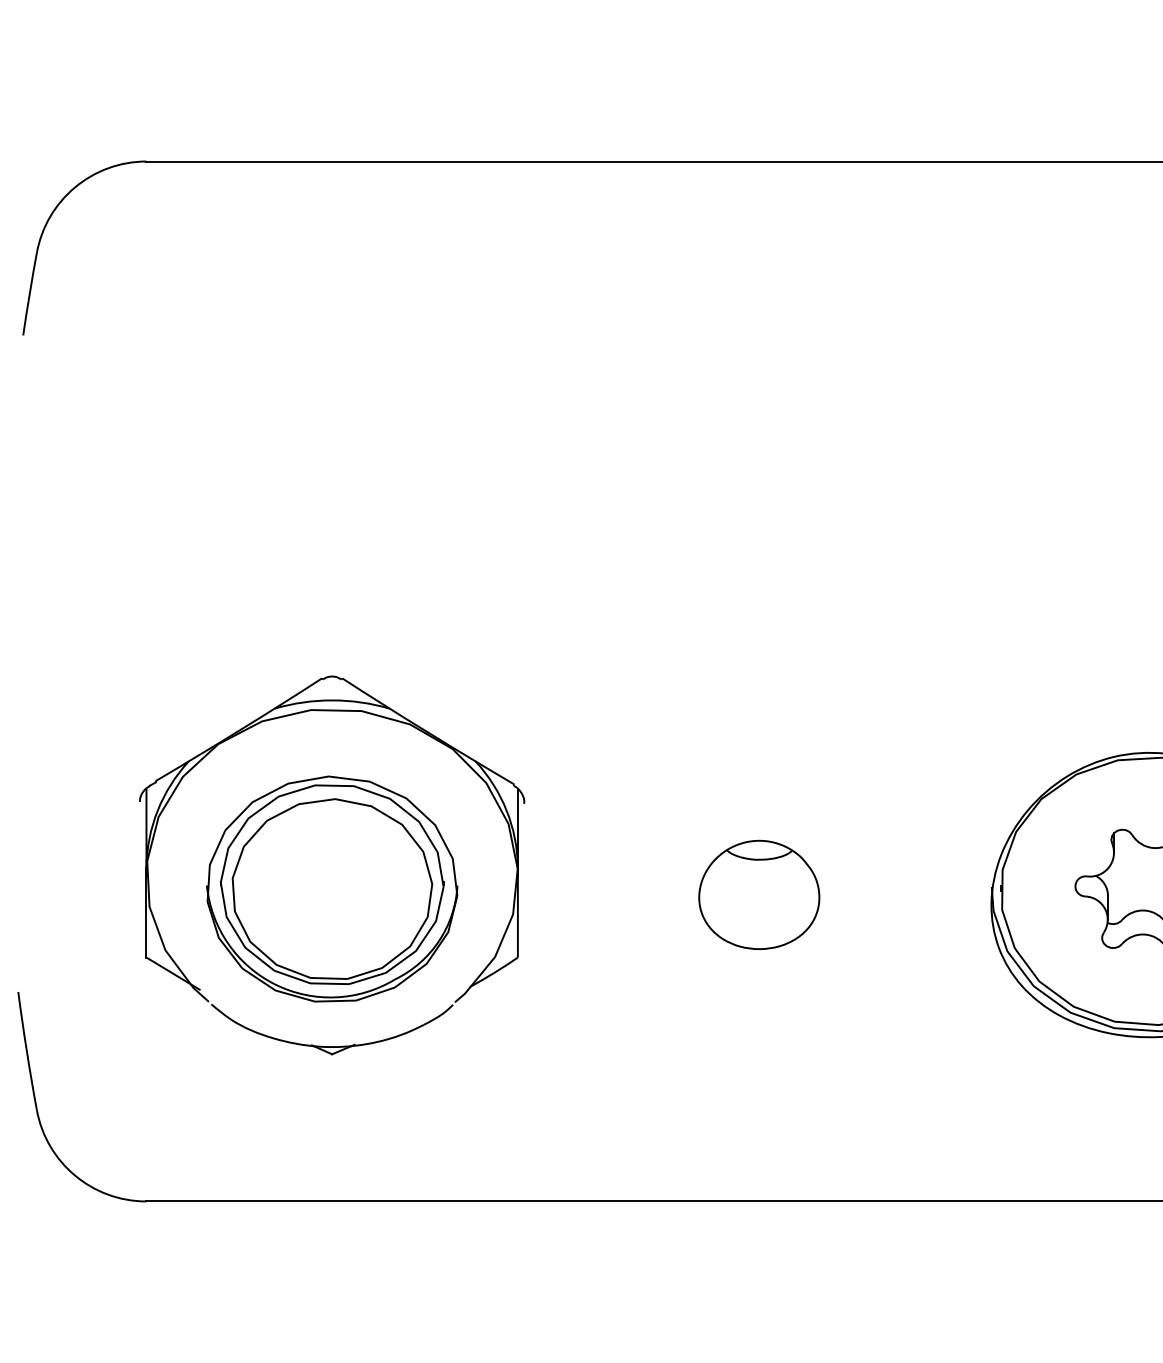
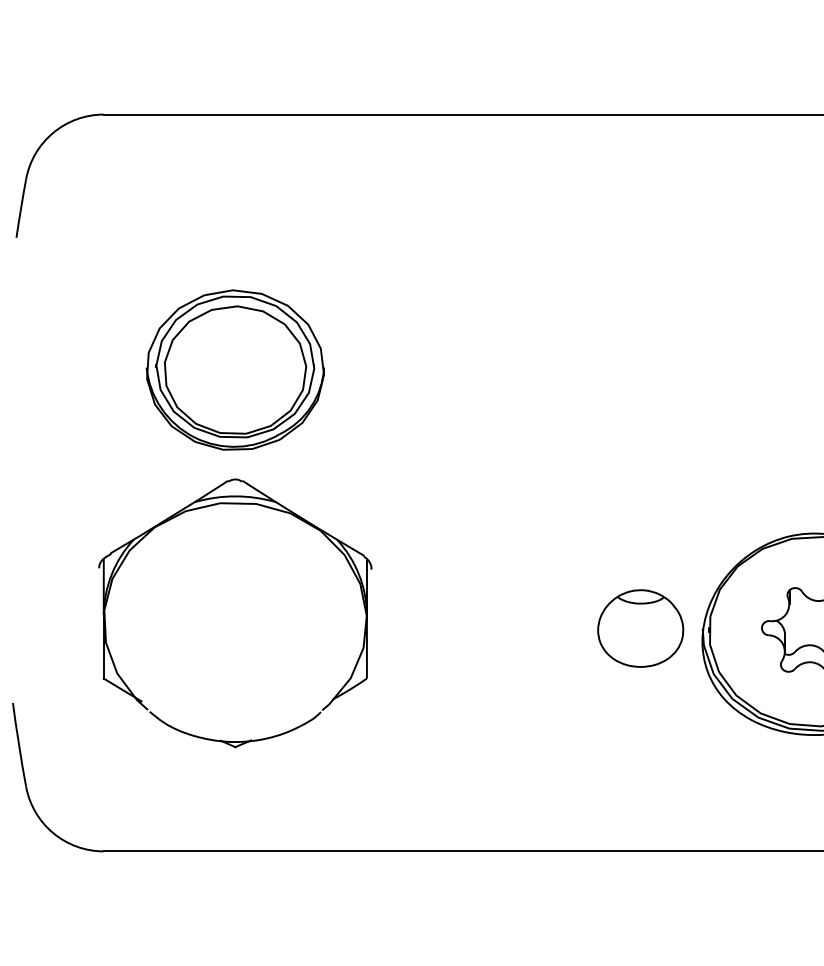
part: (332, 888) -> (235, 369), moved
part: (759, 894) -> (640, 628), moved

